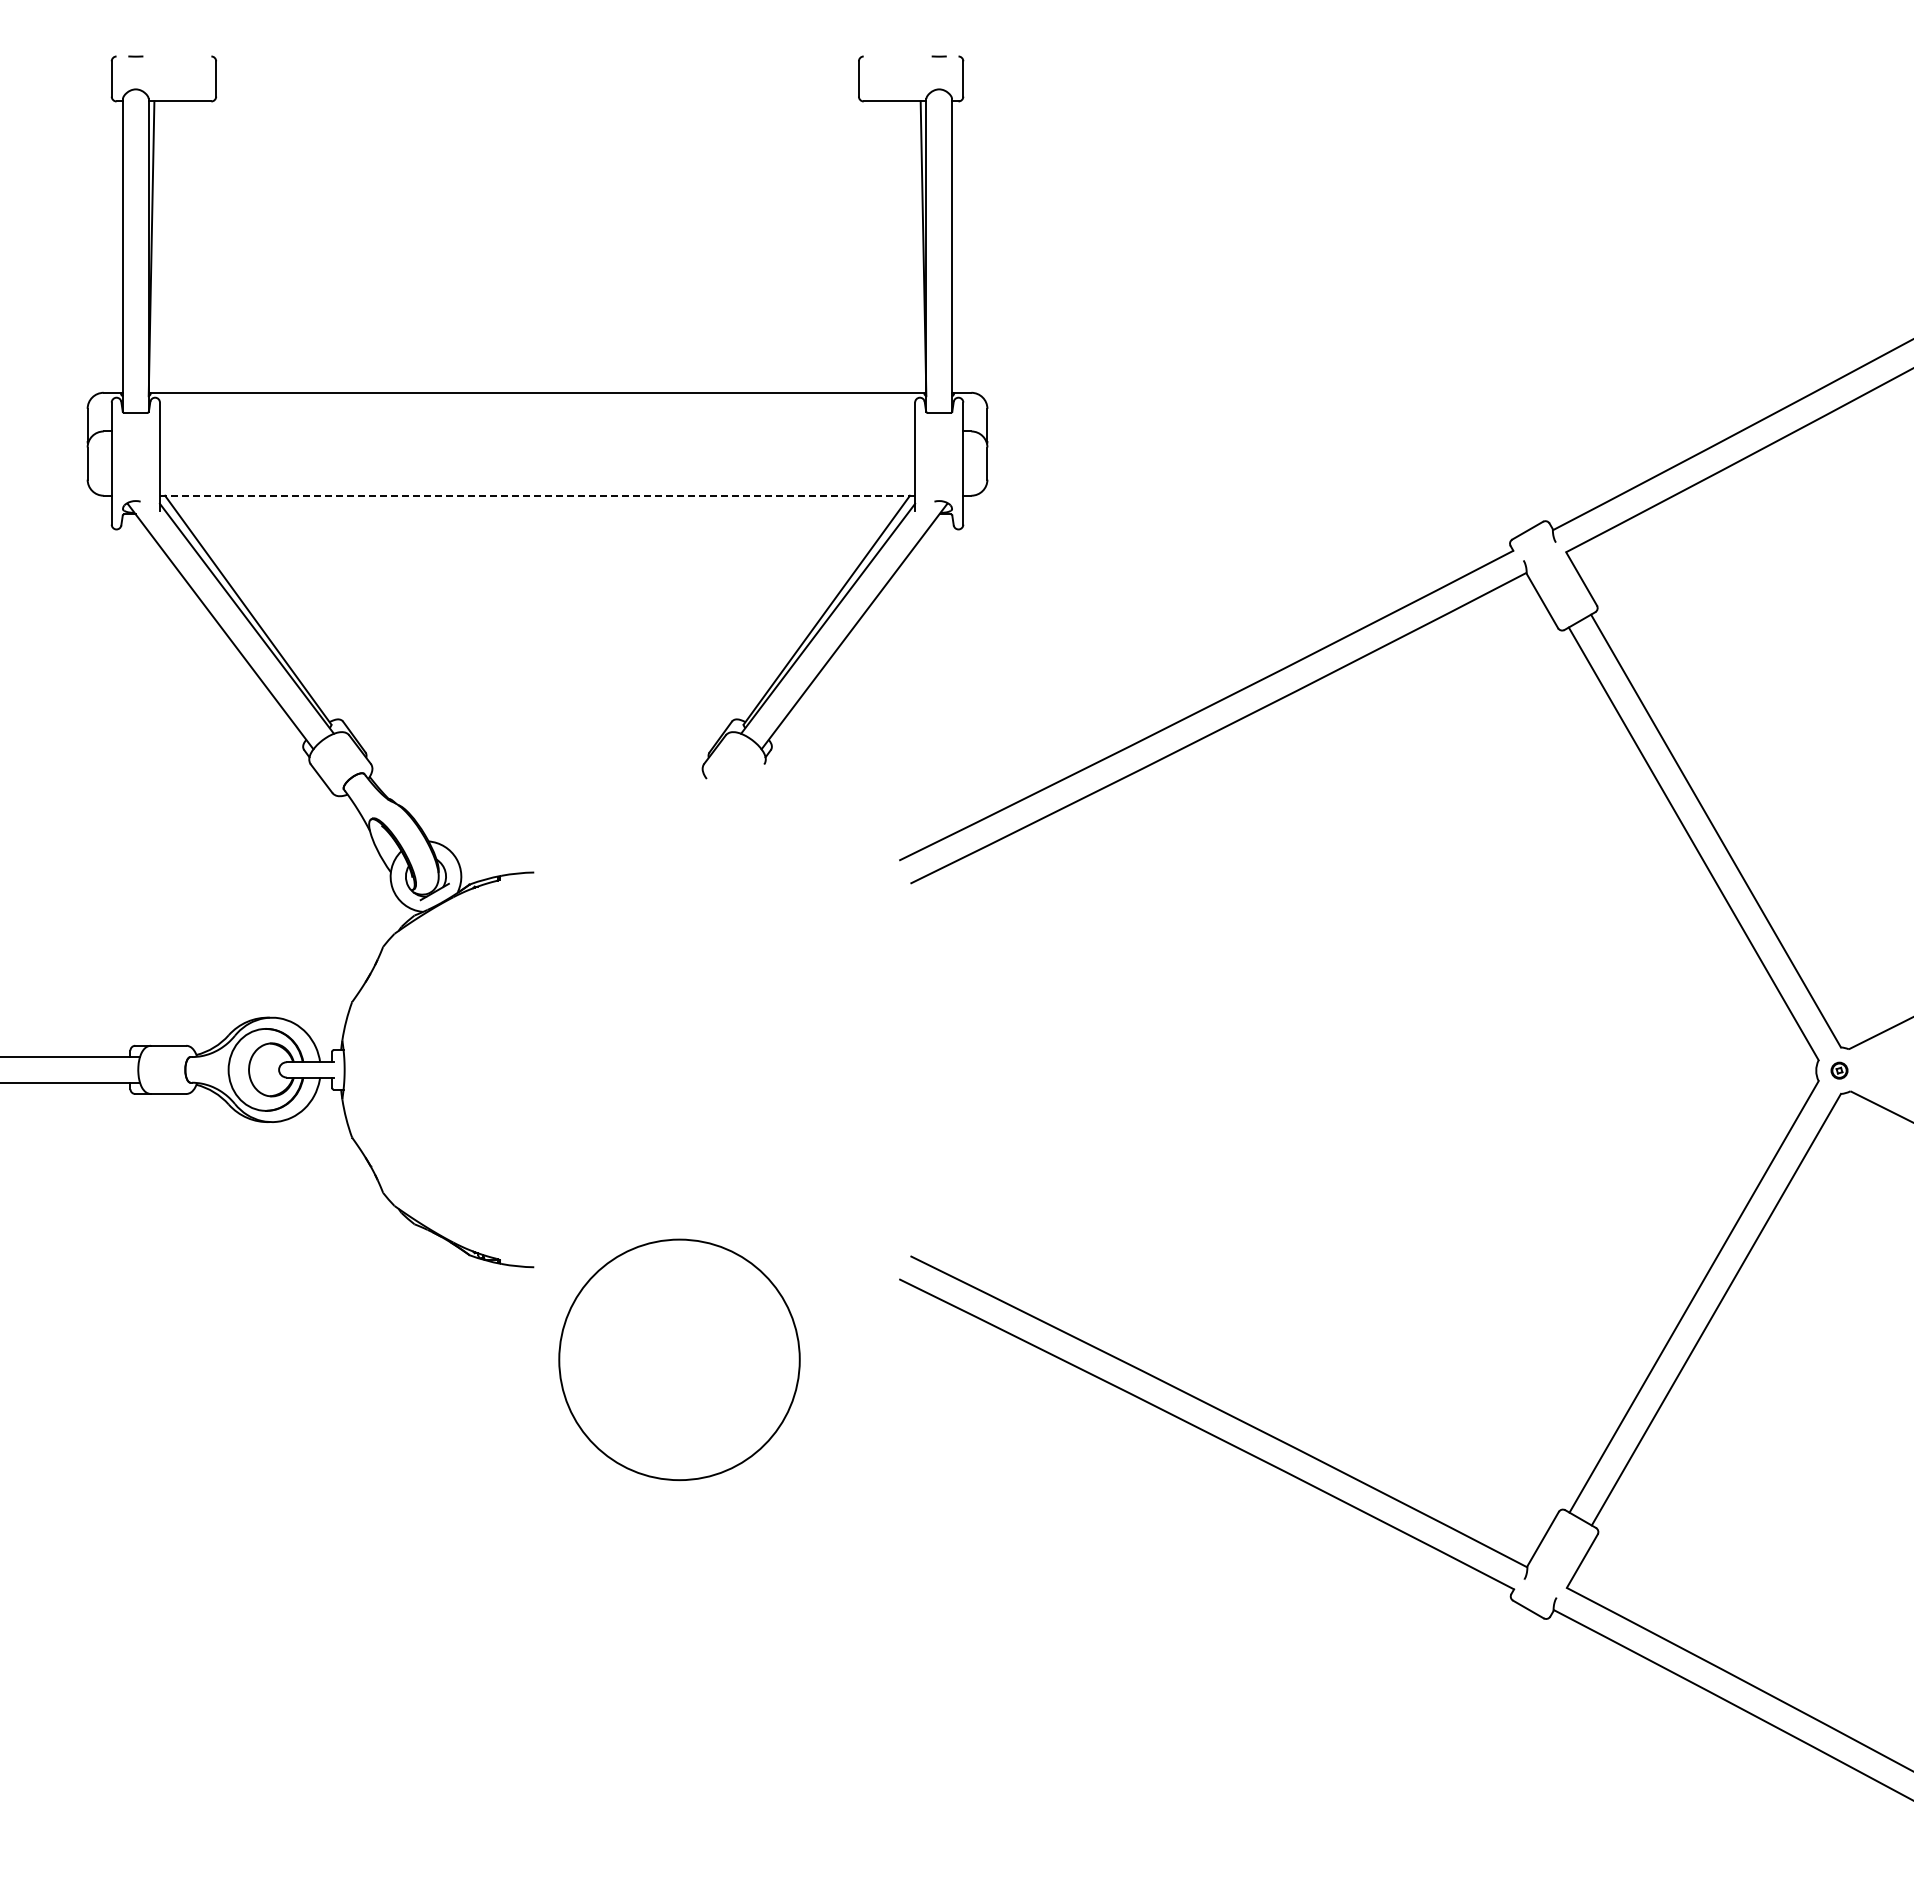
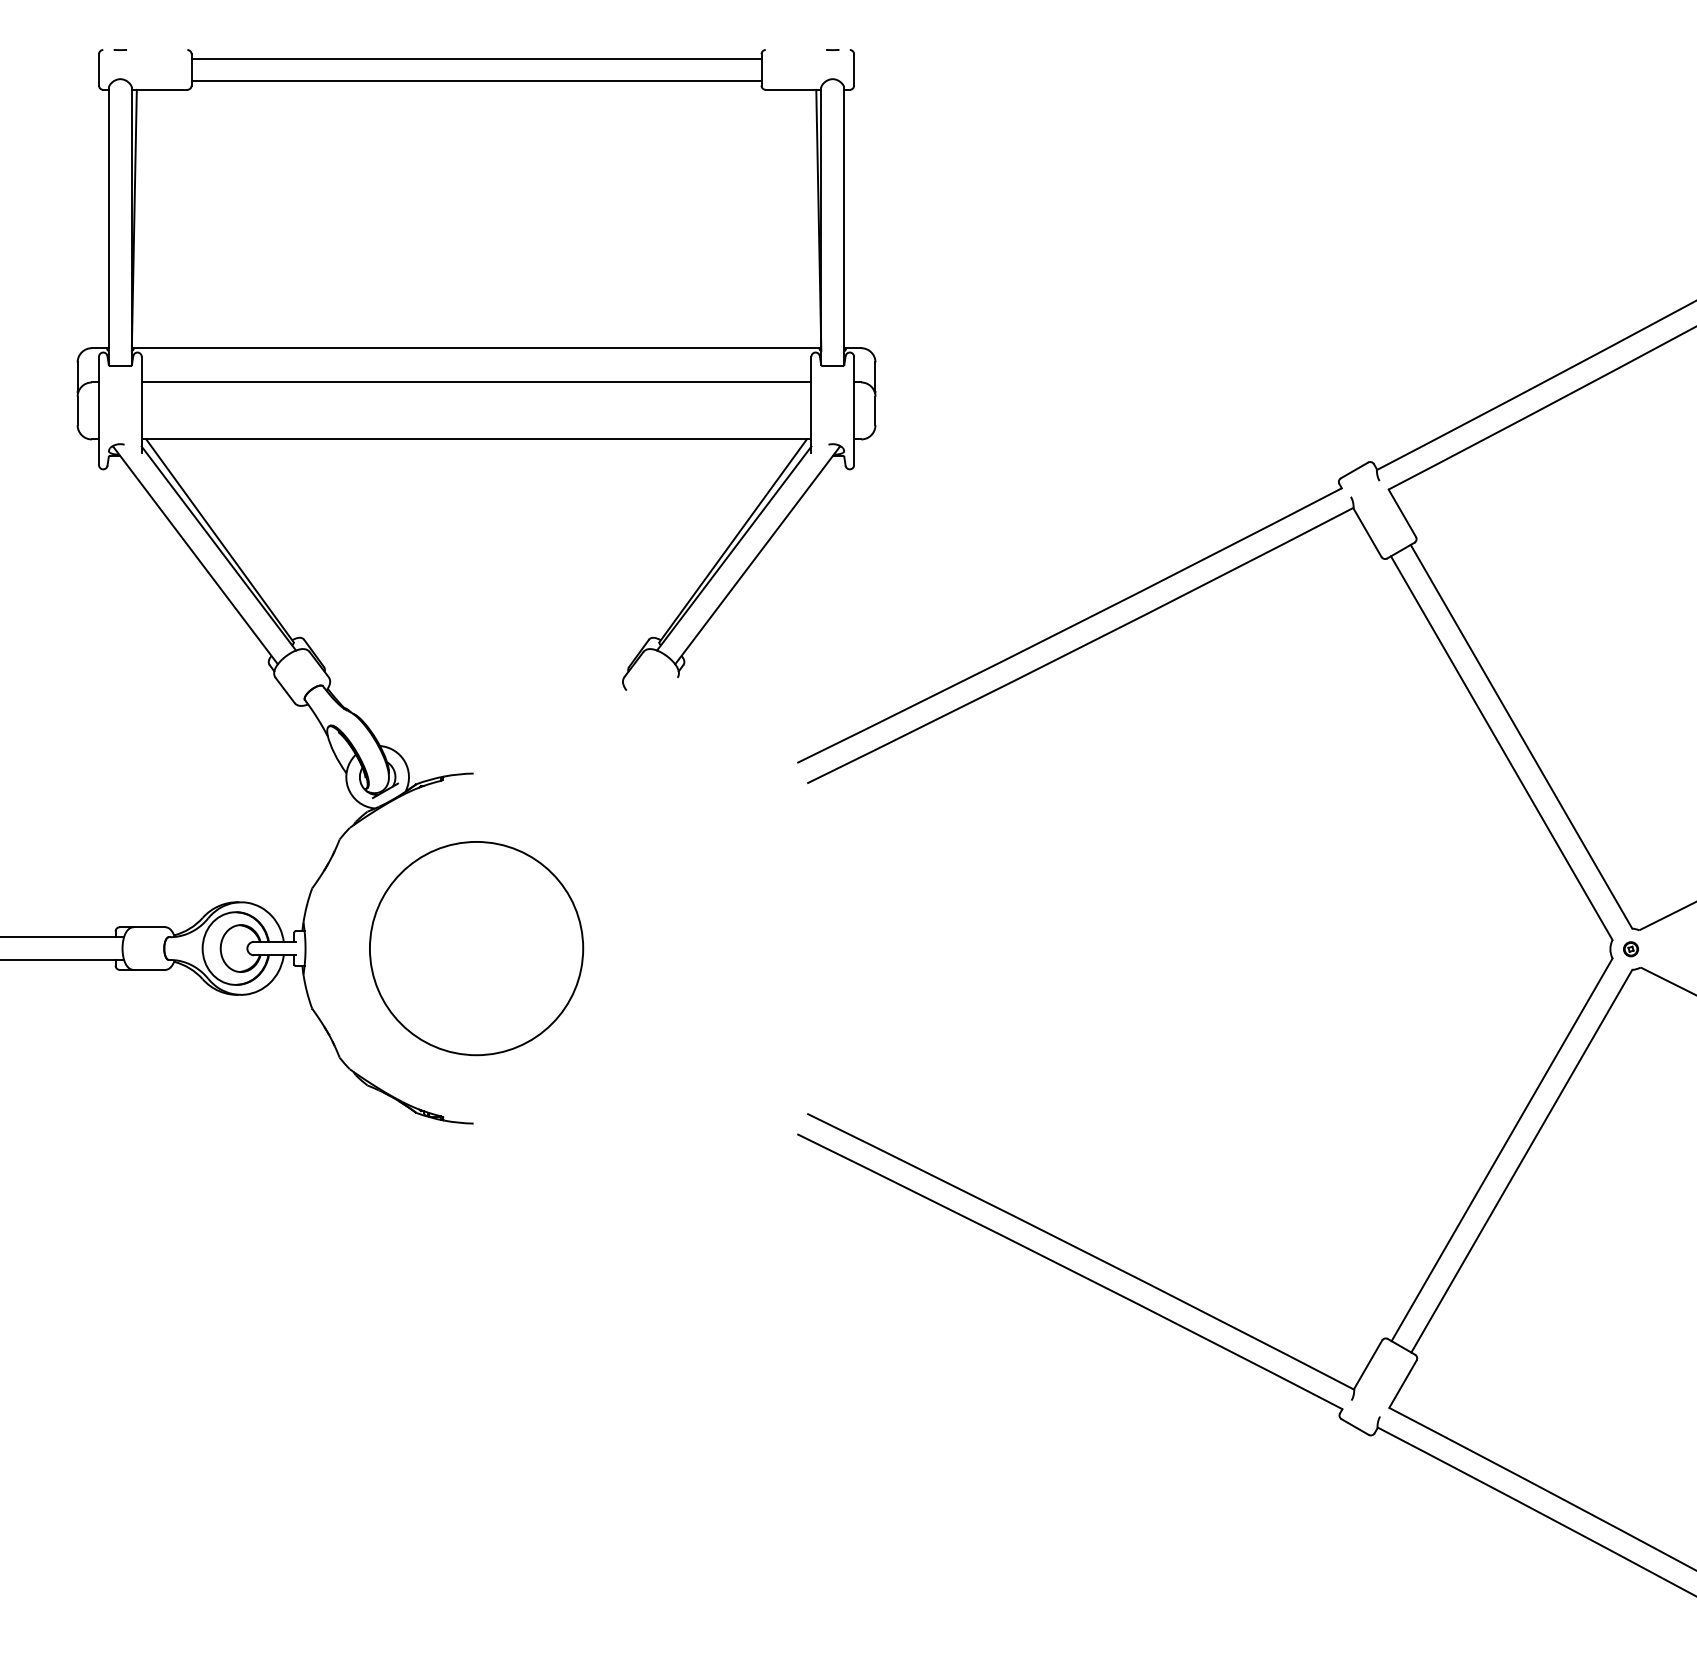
line: (537, 66) -> (476, 58), added
line: (537, 91) -> (476, 81), added
line: (537, 431) -> (476, 382), added
line: (537, 495) -> (476, 439), dashed -> solid
circle: (679, 1359) -> (476, 948), moved

